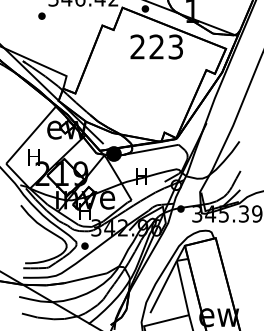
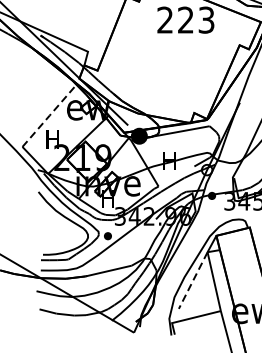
line: (31, 134) -> (49, 115), solid -> dashed
line: (163, 287) -> (193, 281), solid -> dashed

